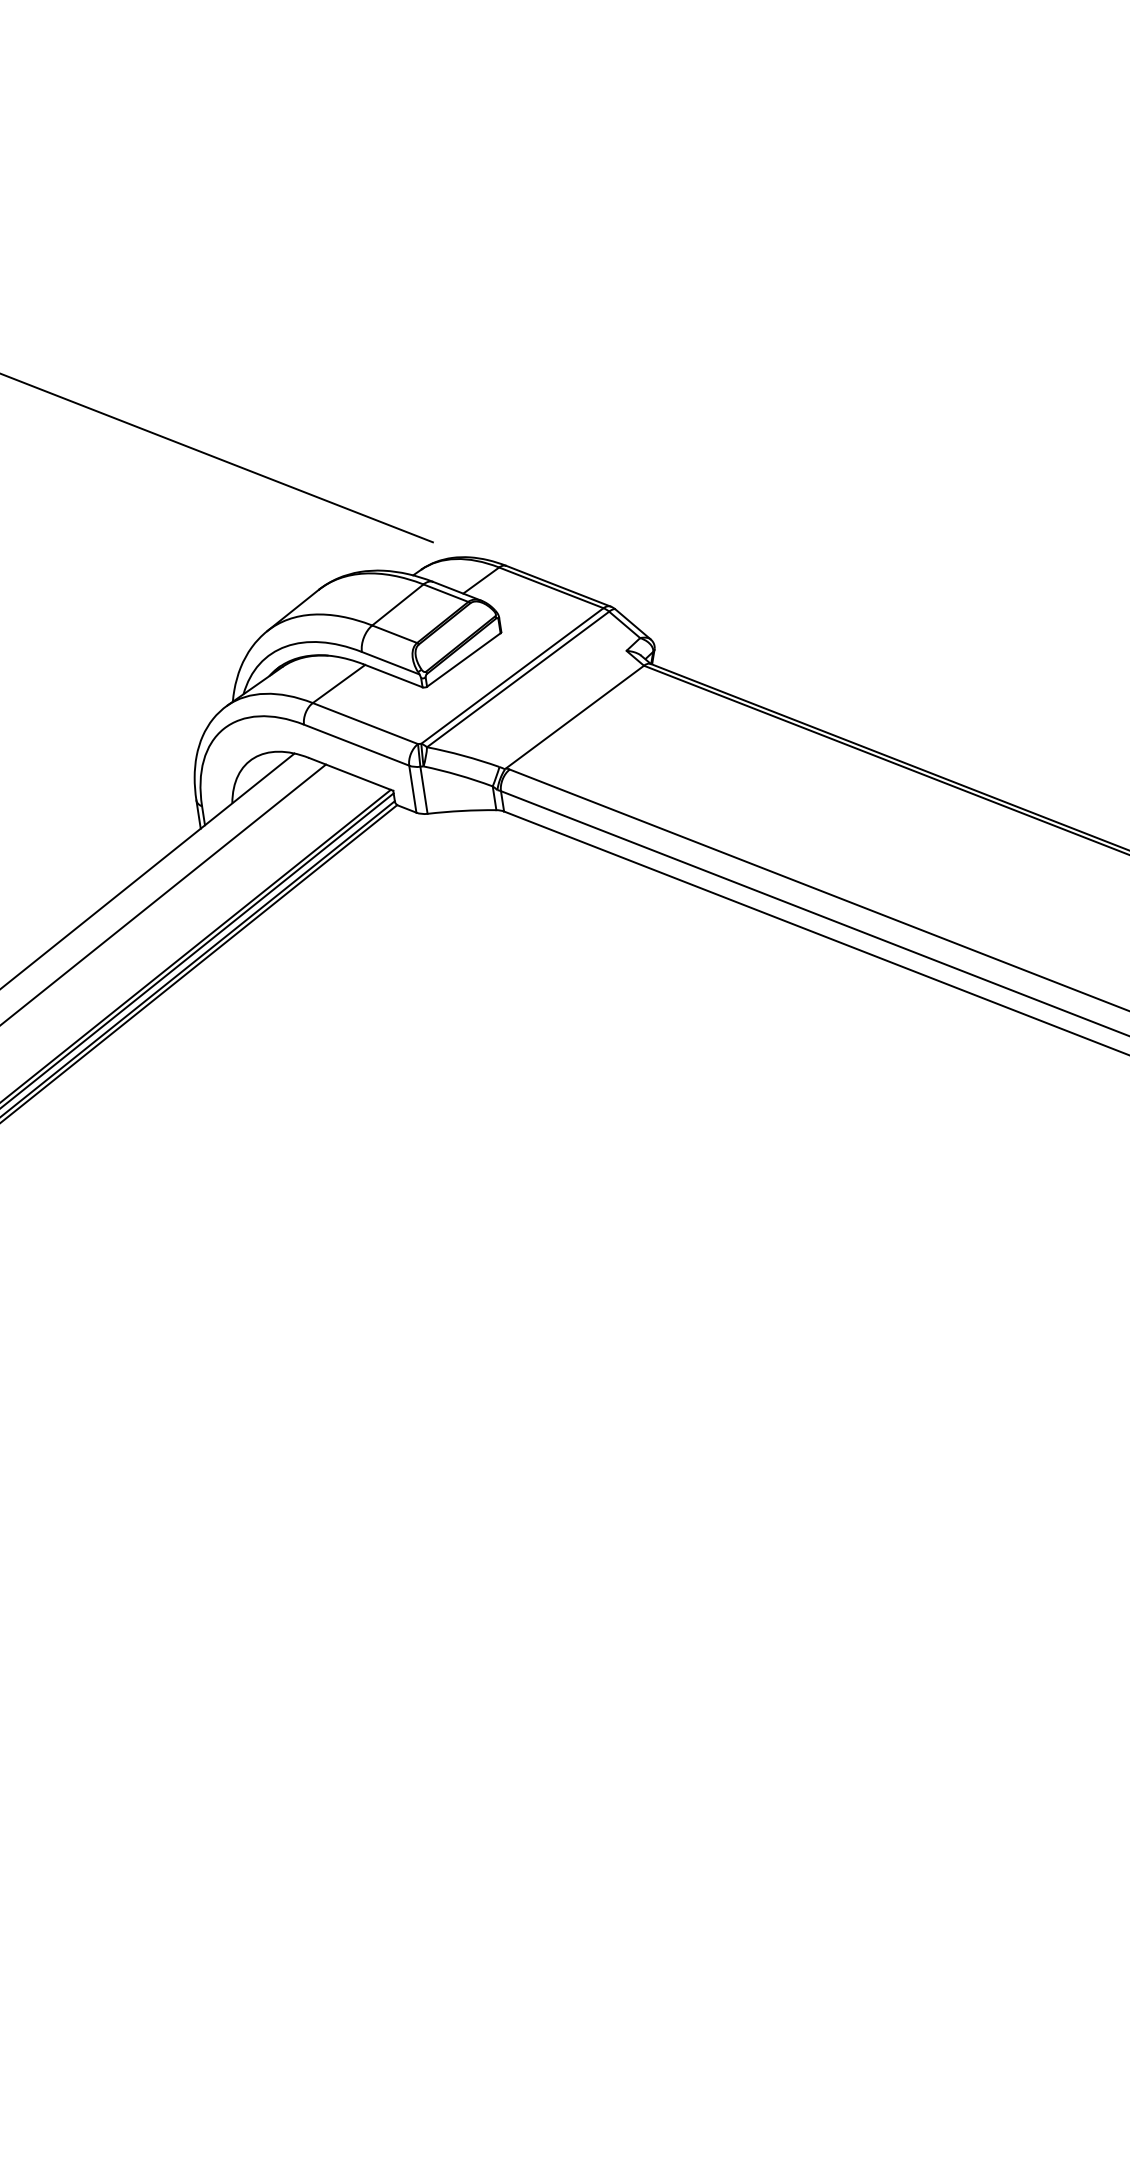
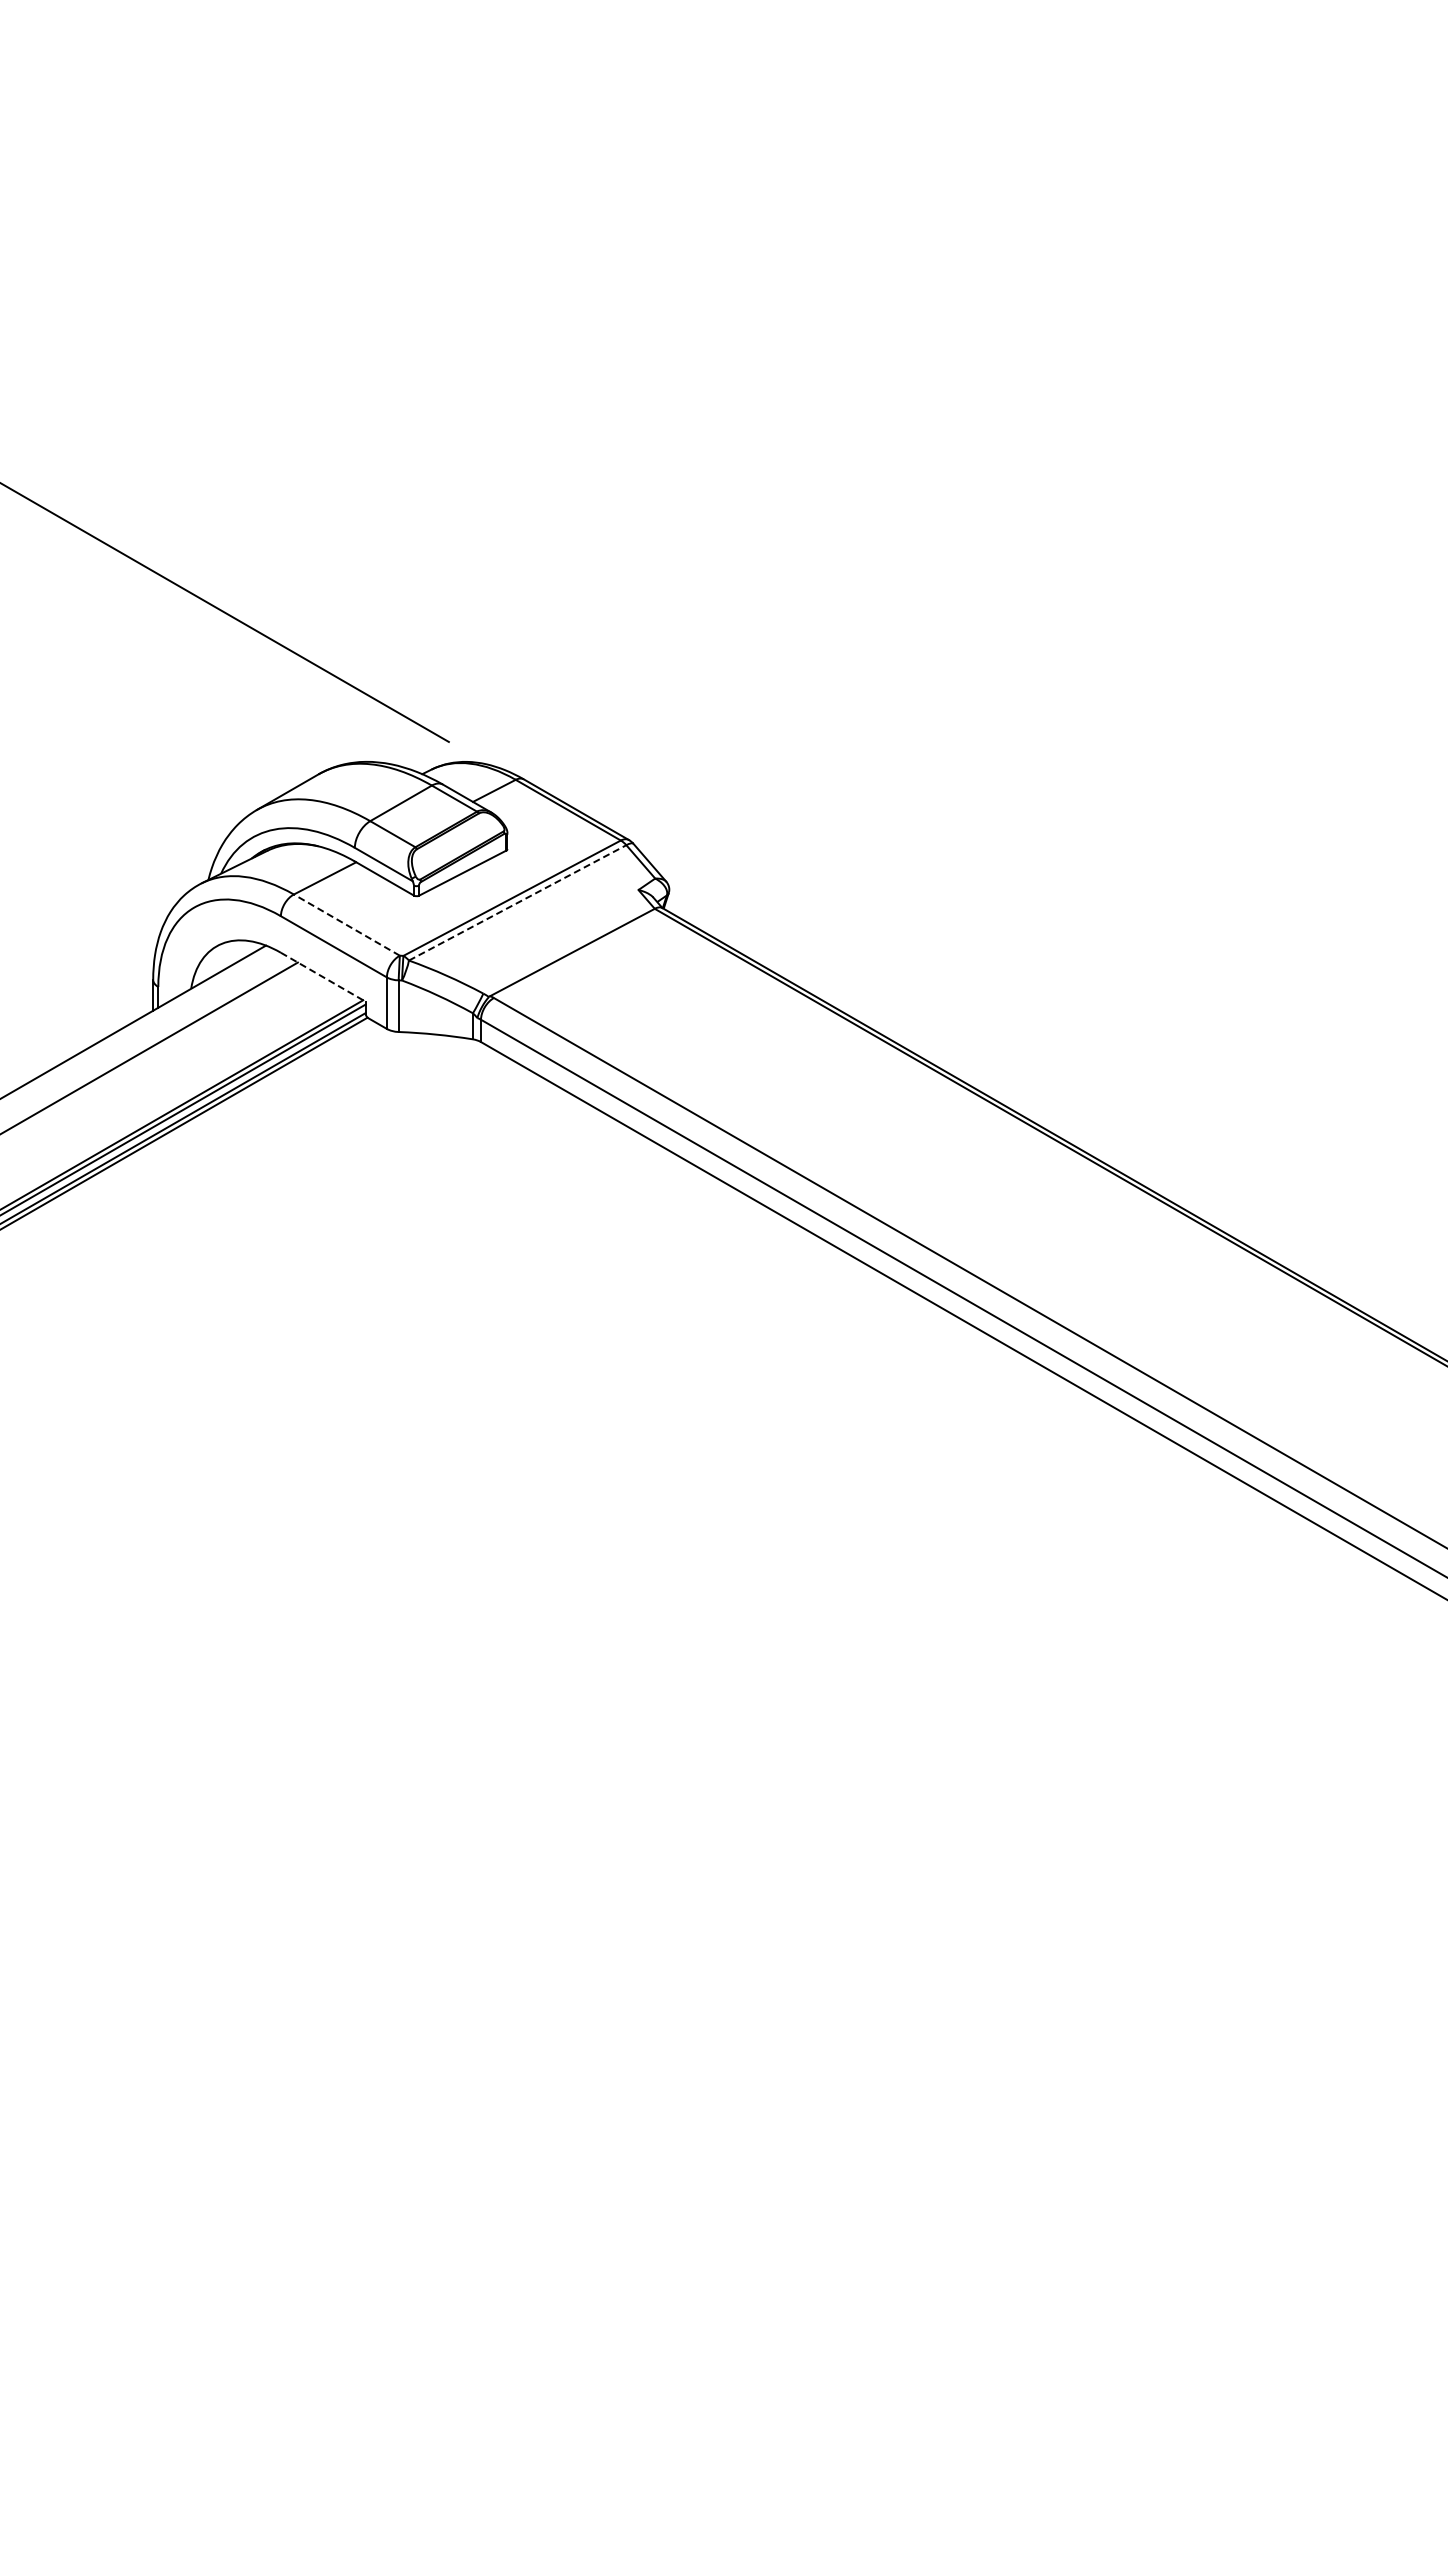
line: (518, 678) -> (518, 902), solid -> dashed
line: (365, 723) -> (346, 924), solid -> dashed
line: (351, 774) -> (323, 977), solid -> dashed

